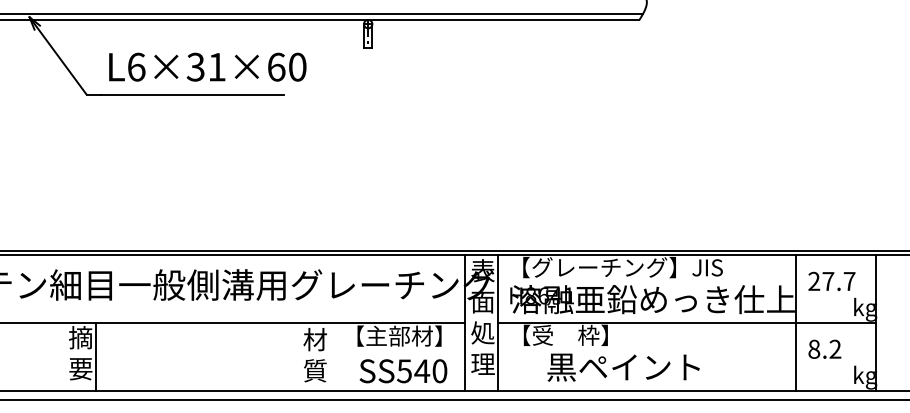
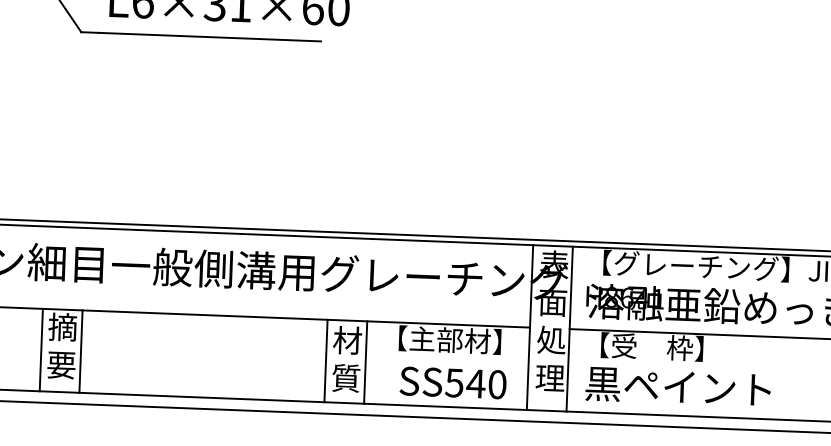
line: (63, 357) -> (40, 350), added
line: (298, 357) -> (326, 361), added
line: (330, 357) -> (365, 362), added
text: (623, 367) -> (678, 387), moved

